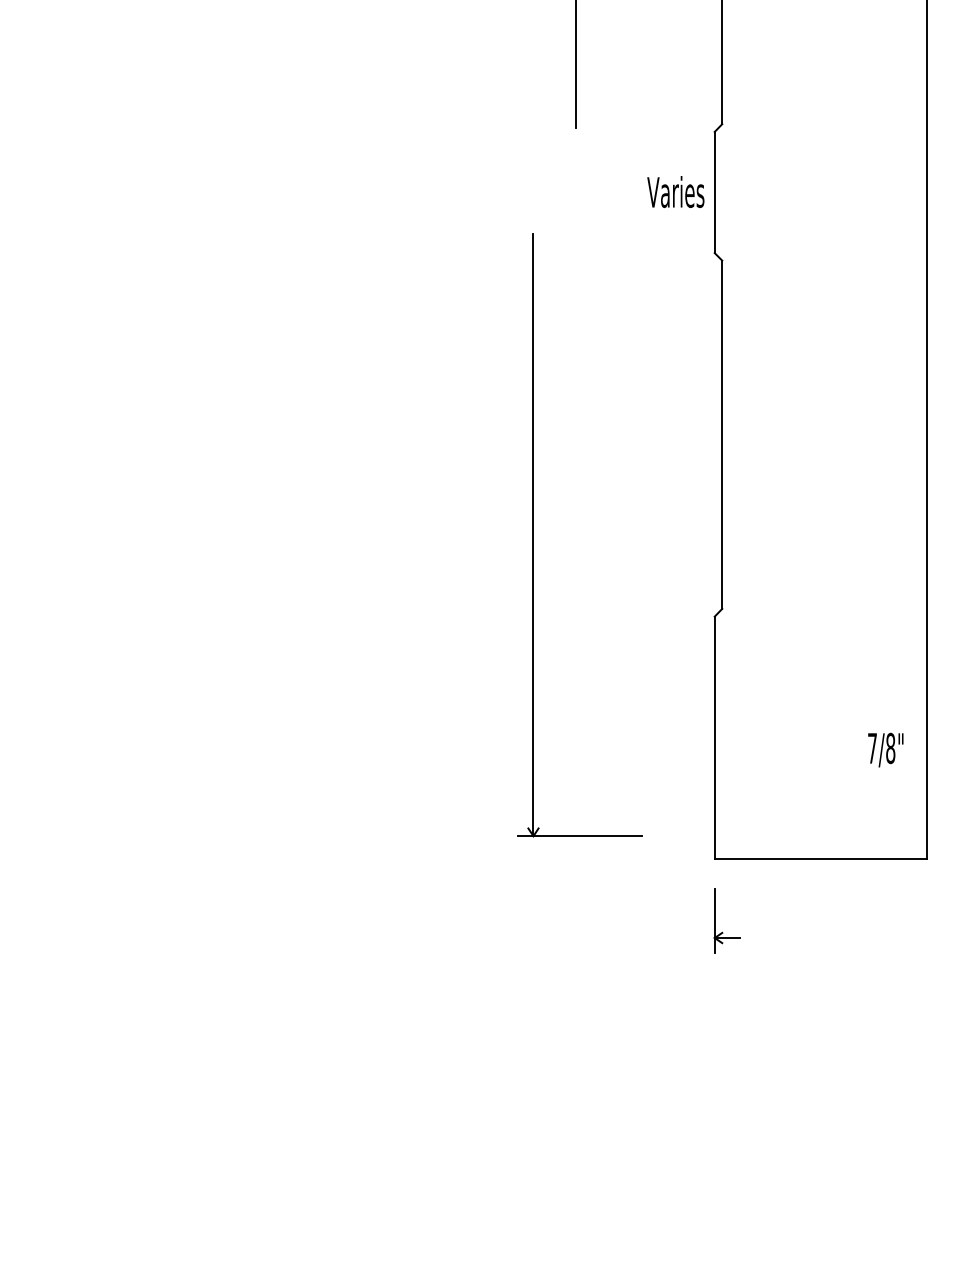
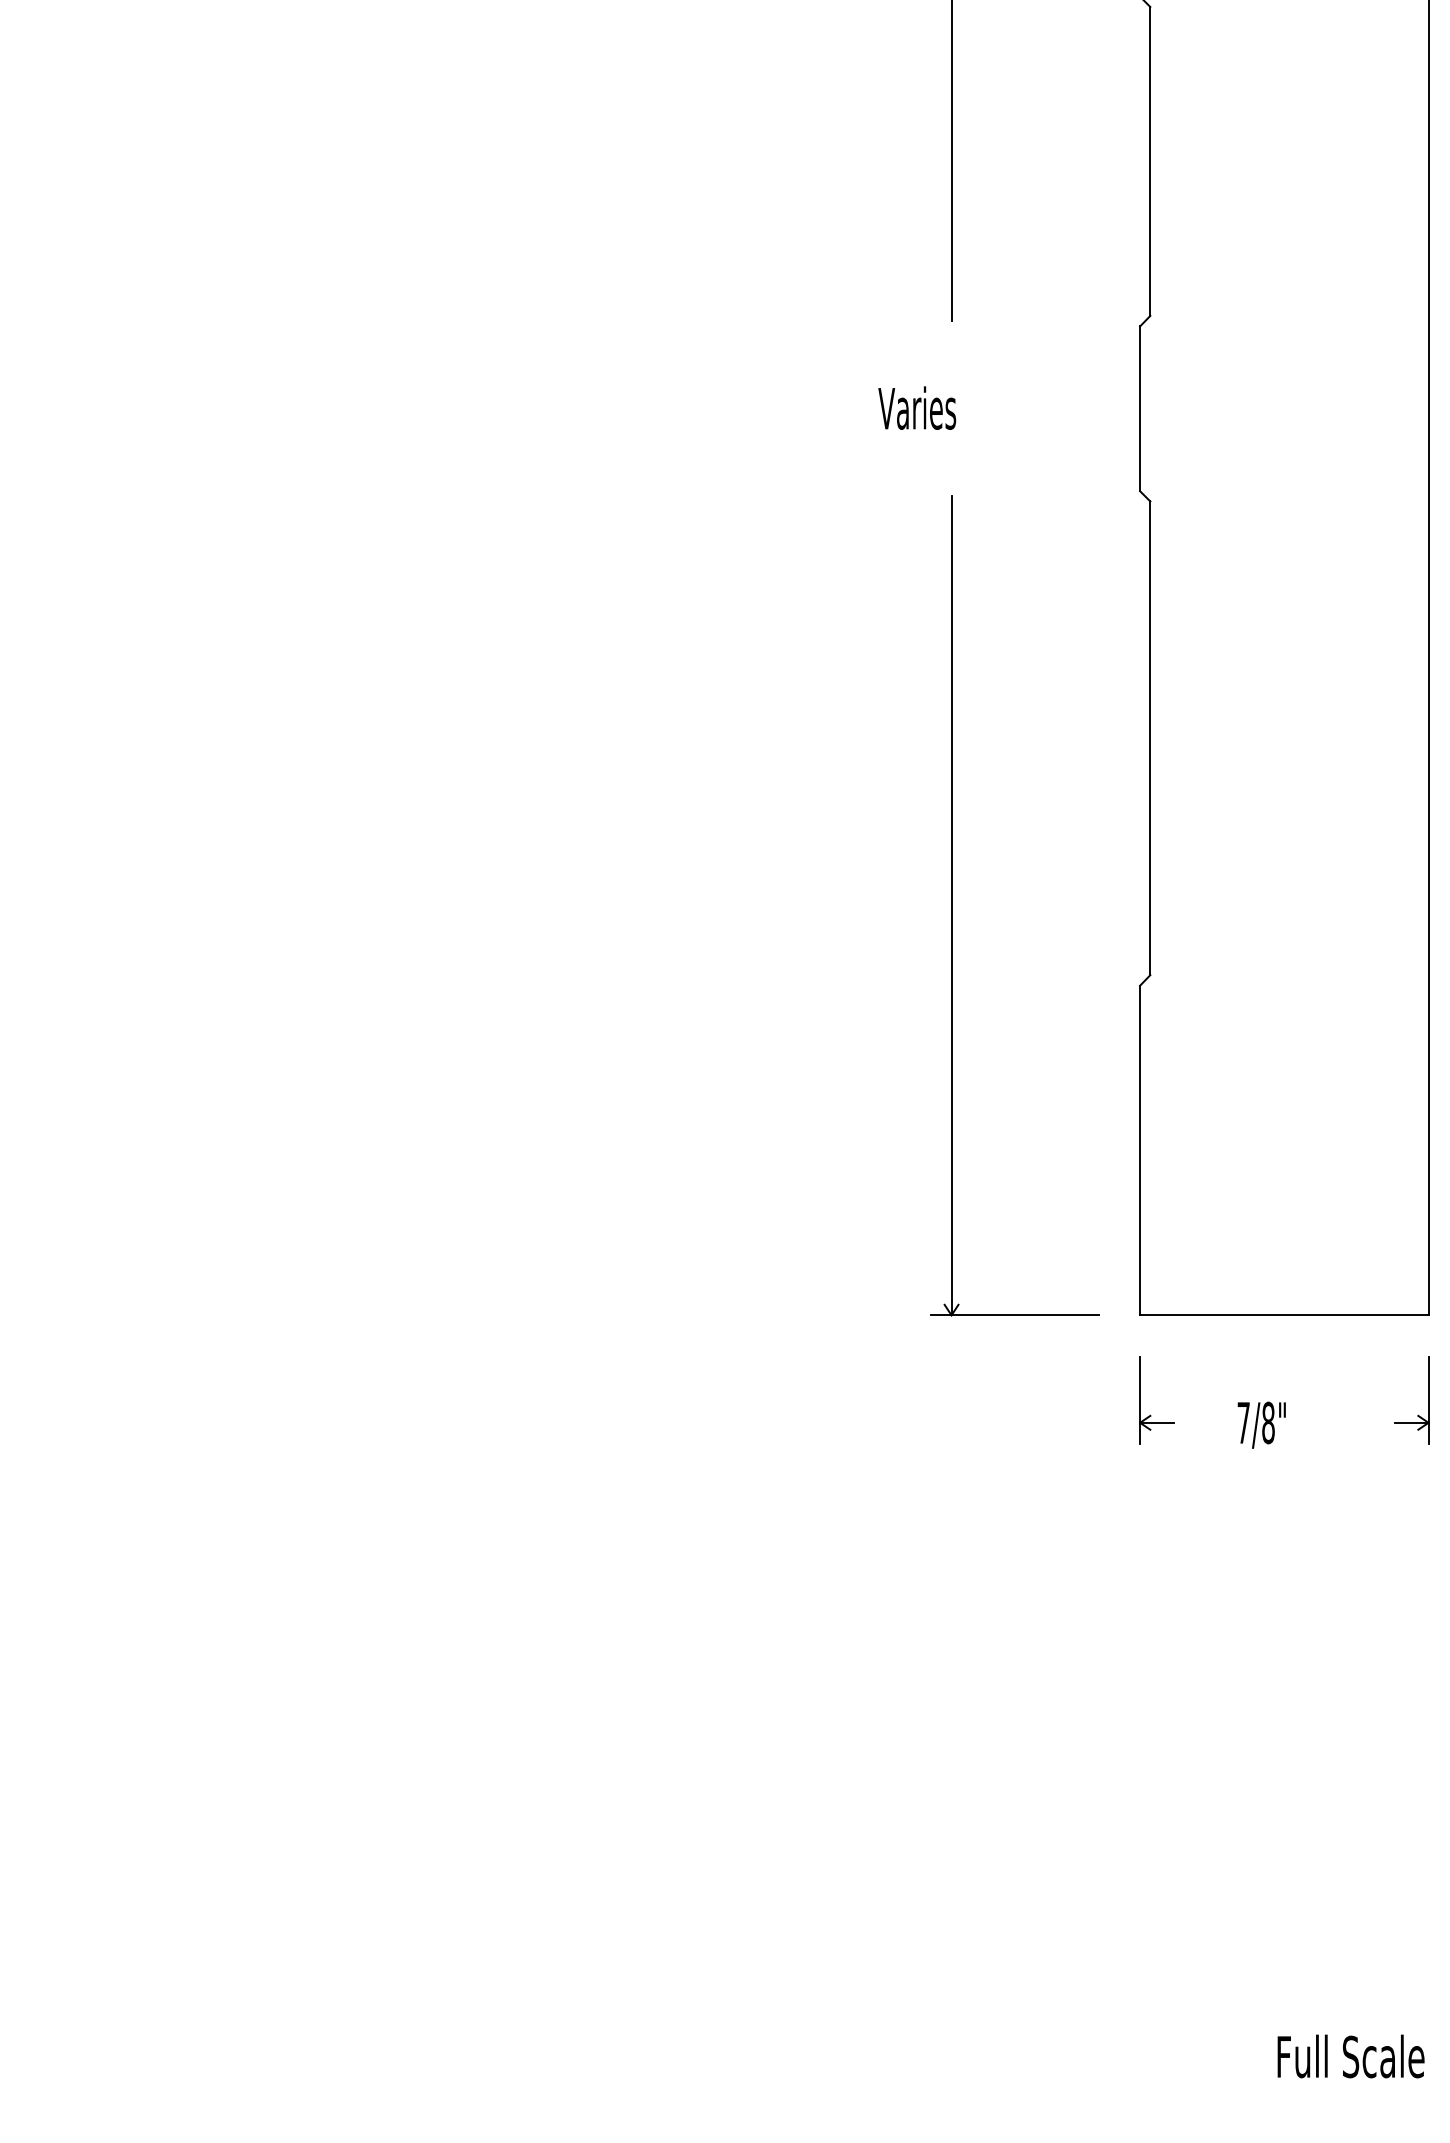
text: (676, 191) -> (917, 407), moved
part: (534, 534) -> (952, 905), moved
text: (885, 749) -> (1261, 1424), moved
part: (919, 931) -> (1418, 1414), added

